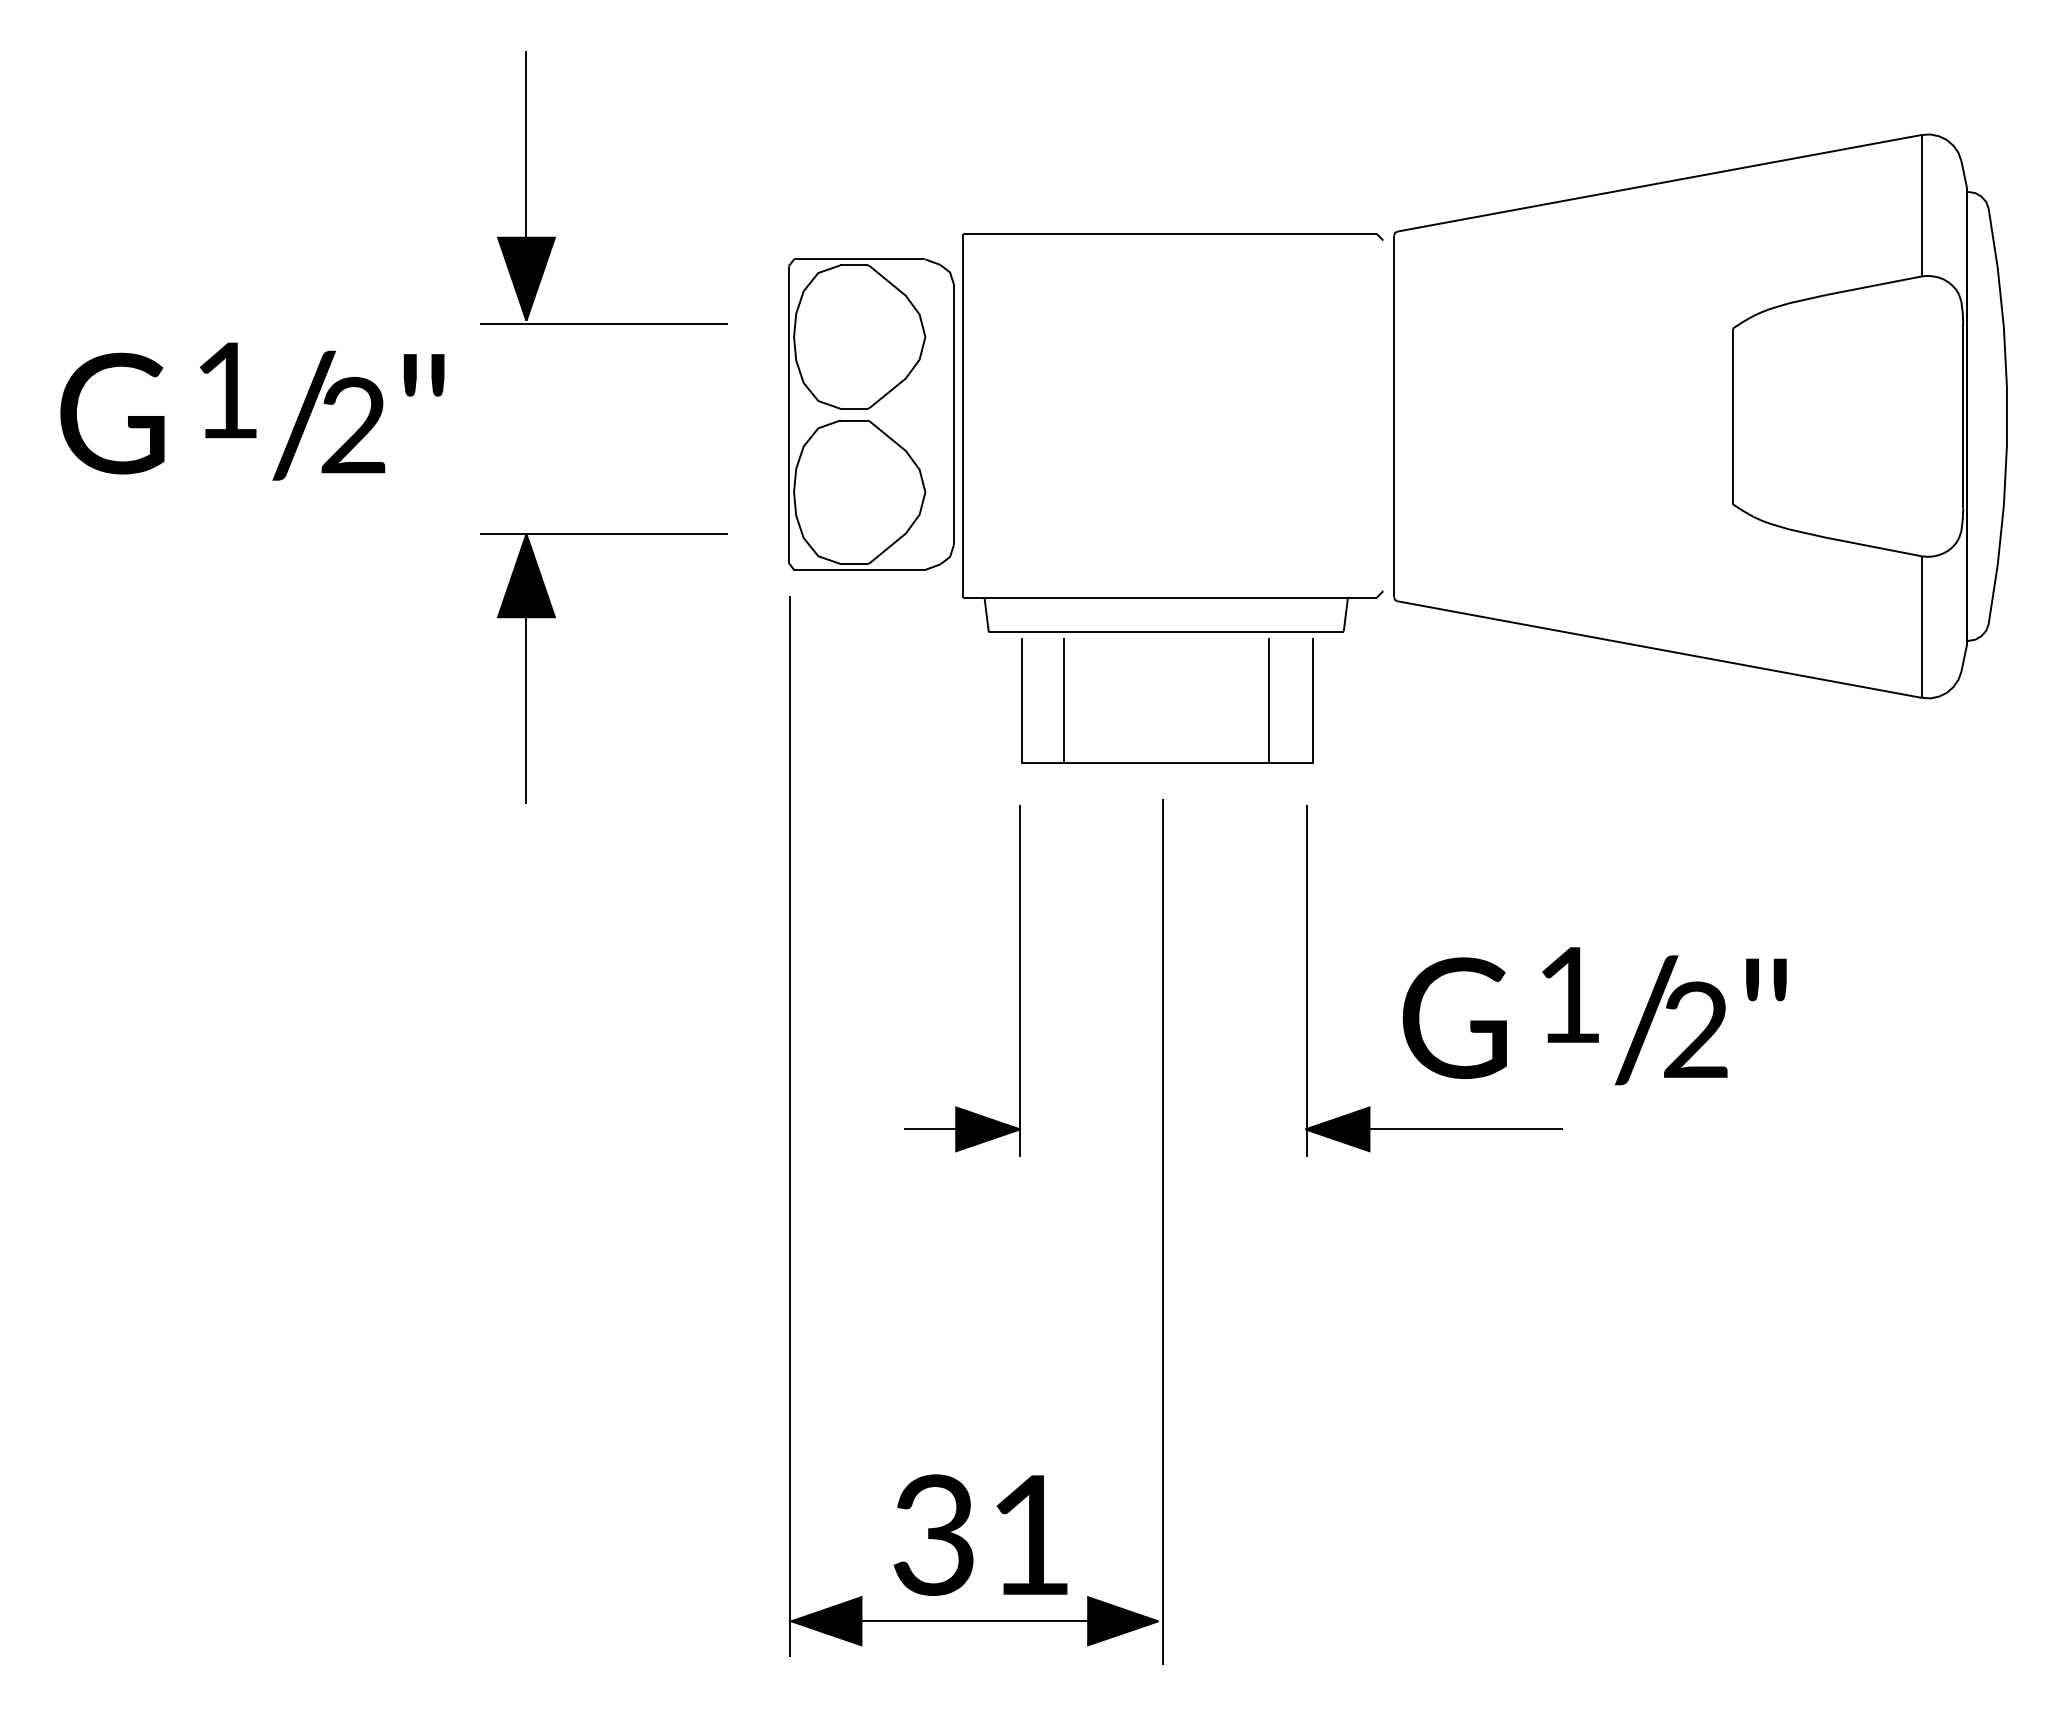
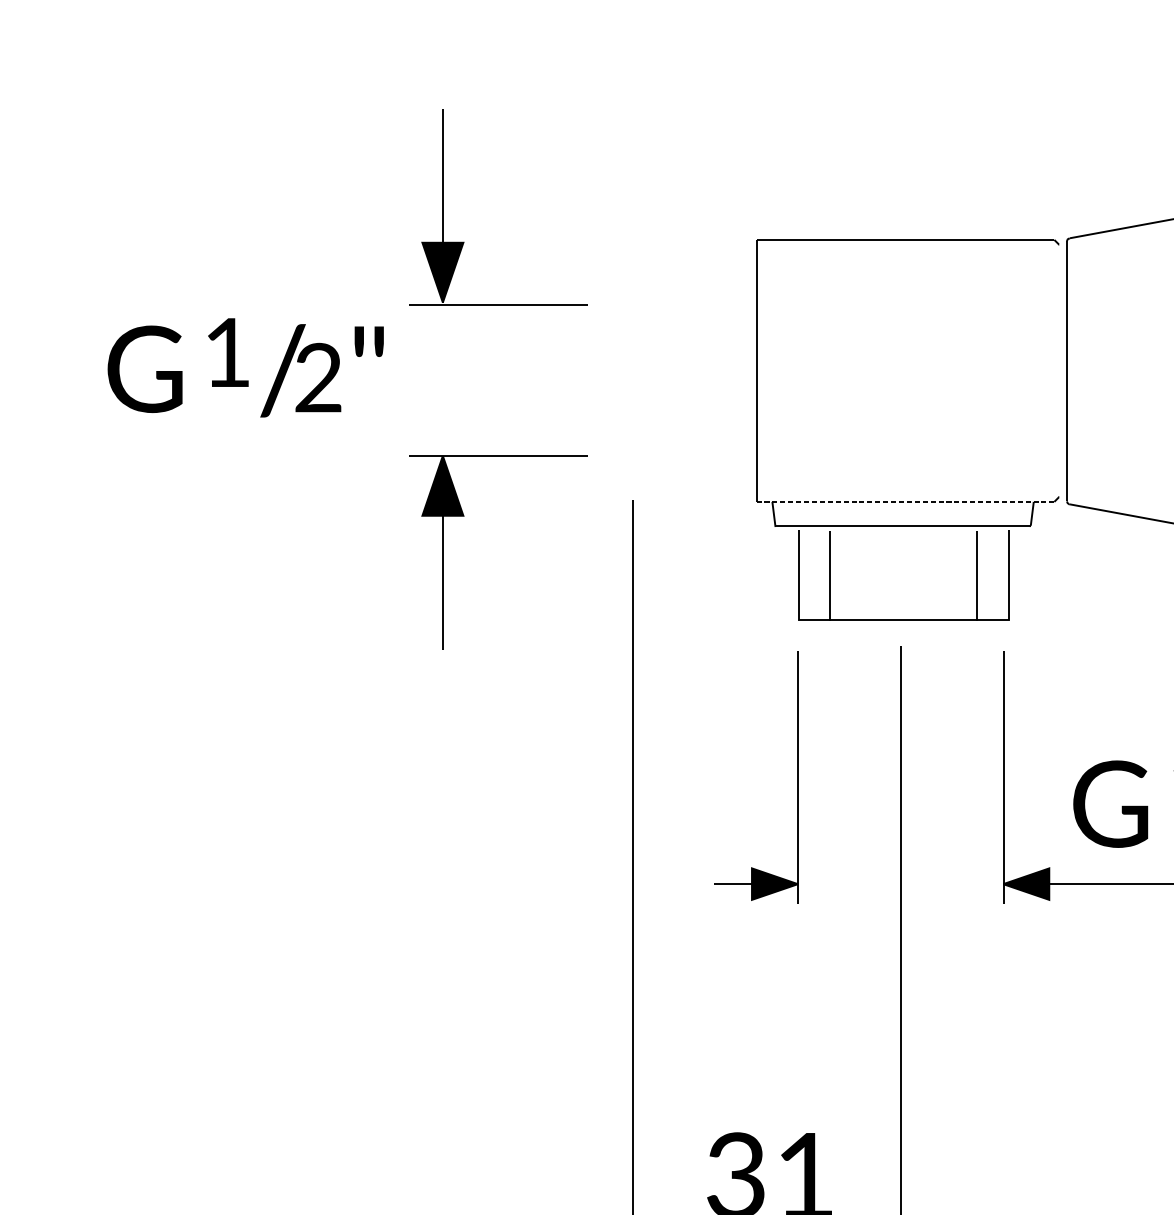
part: (871, 414) -> (691, 369), removed
line: (1168, 597) -> (904, 501), solid -> dashed

